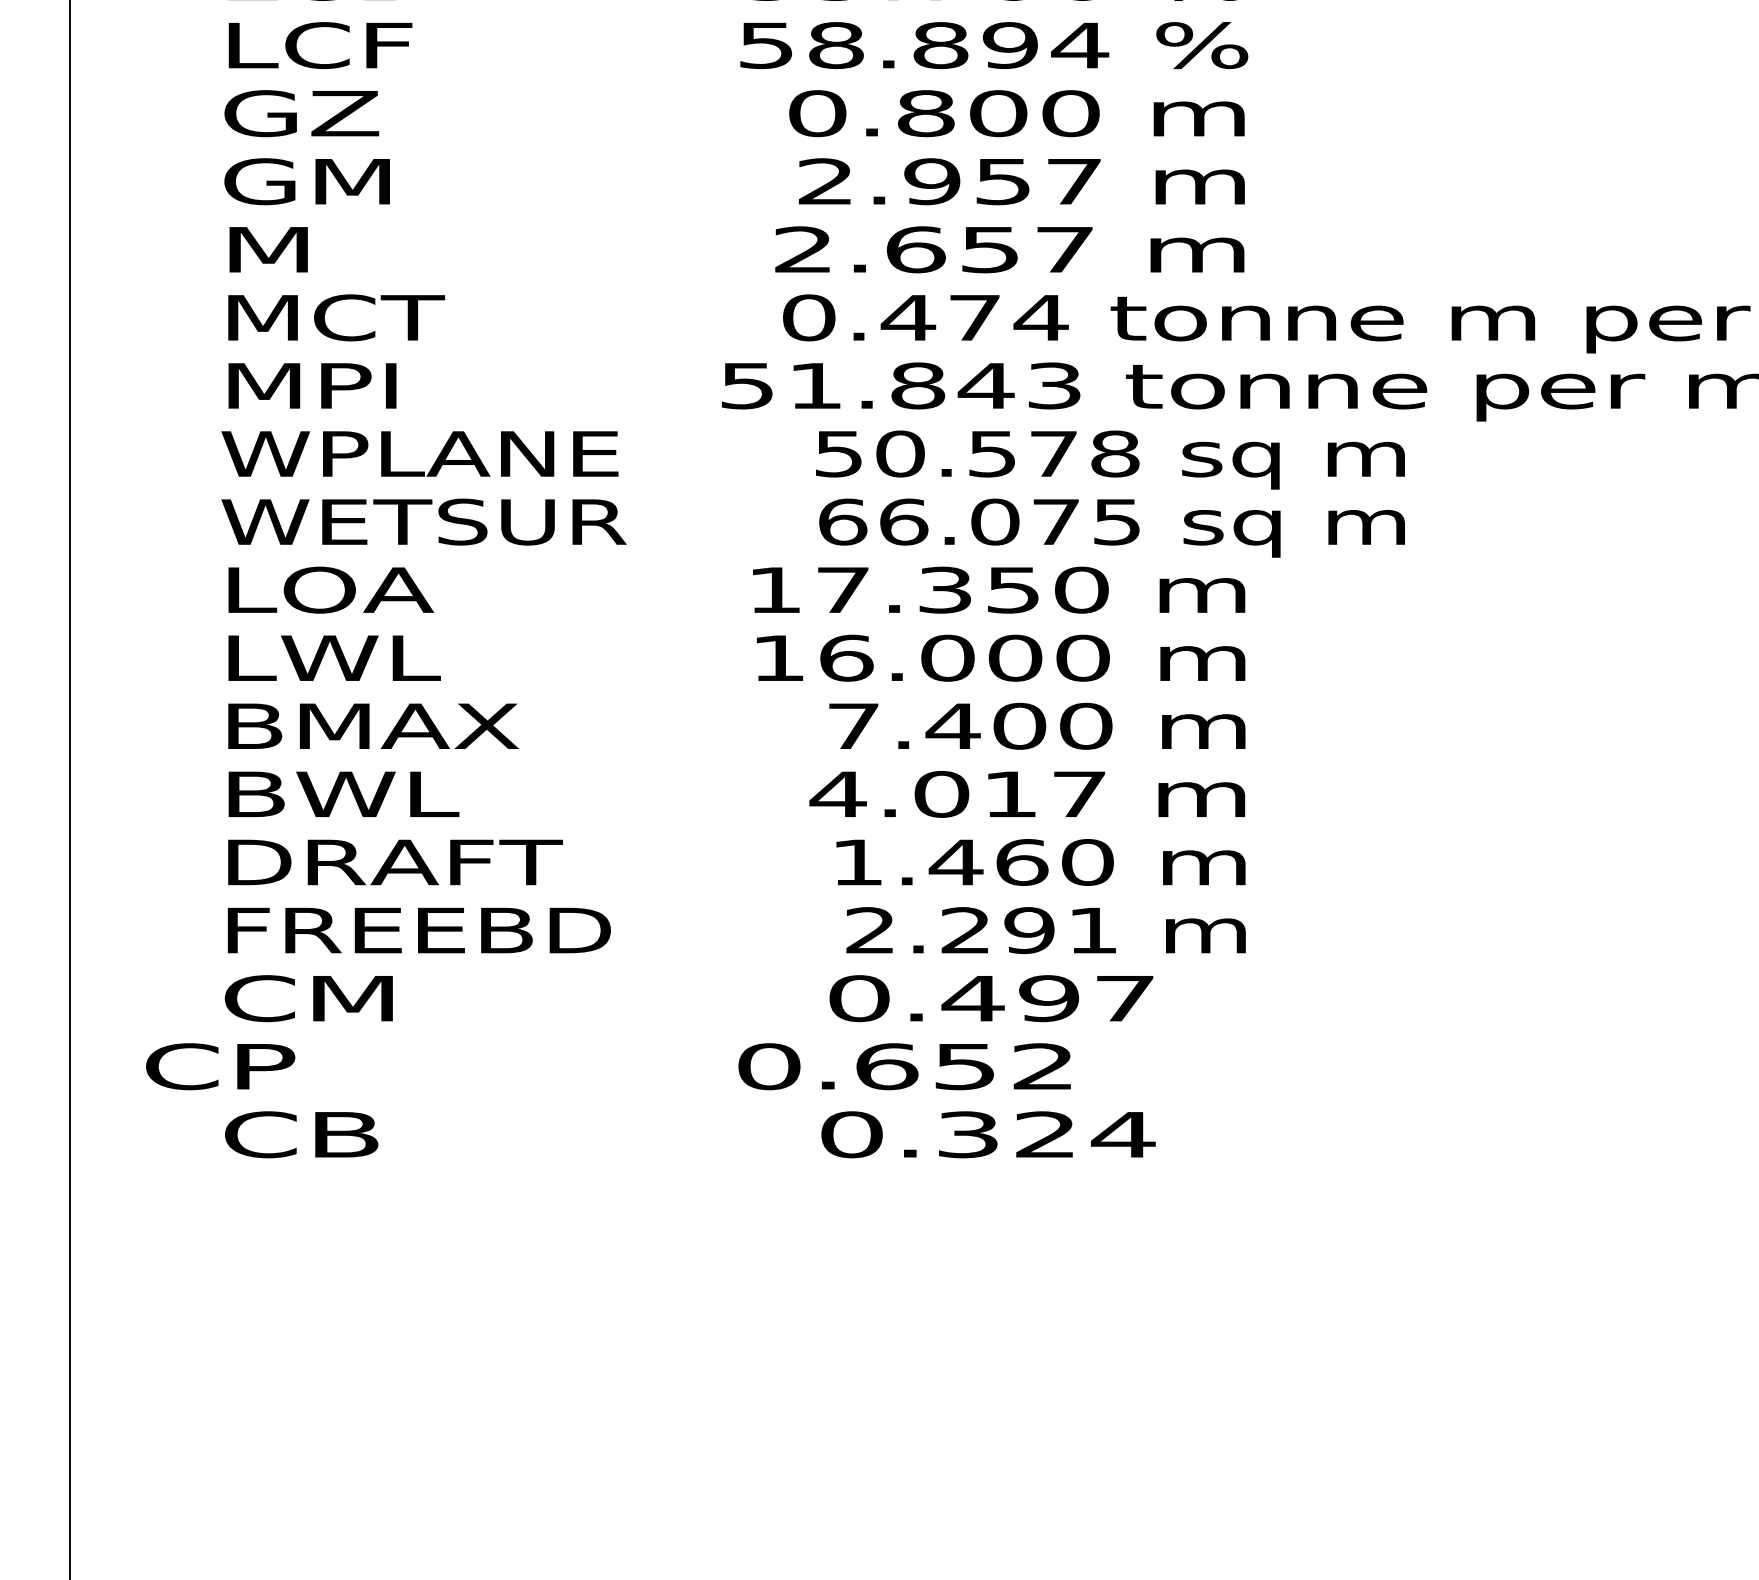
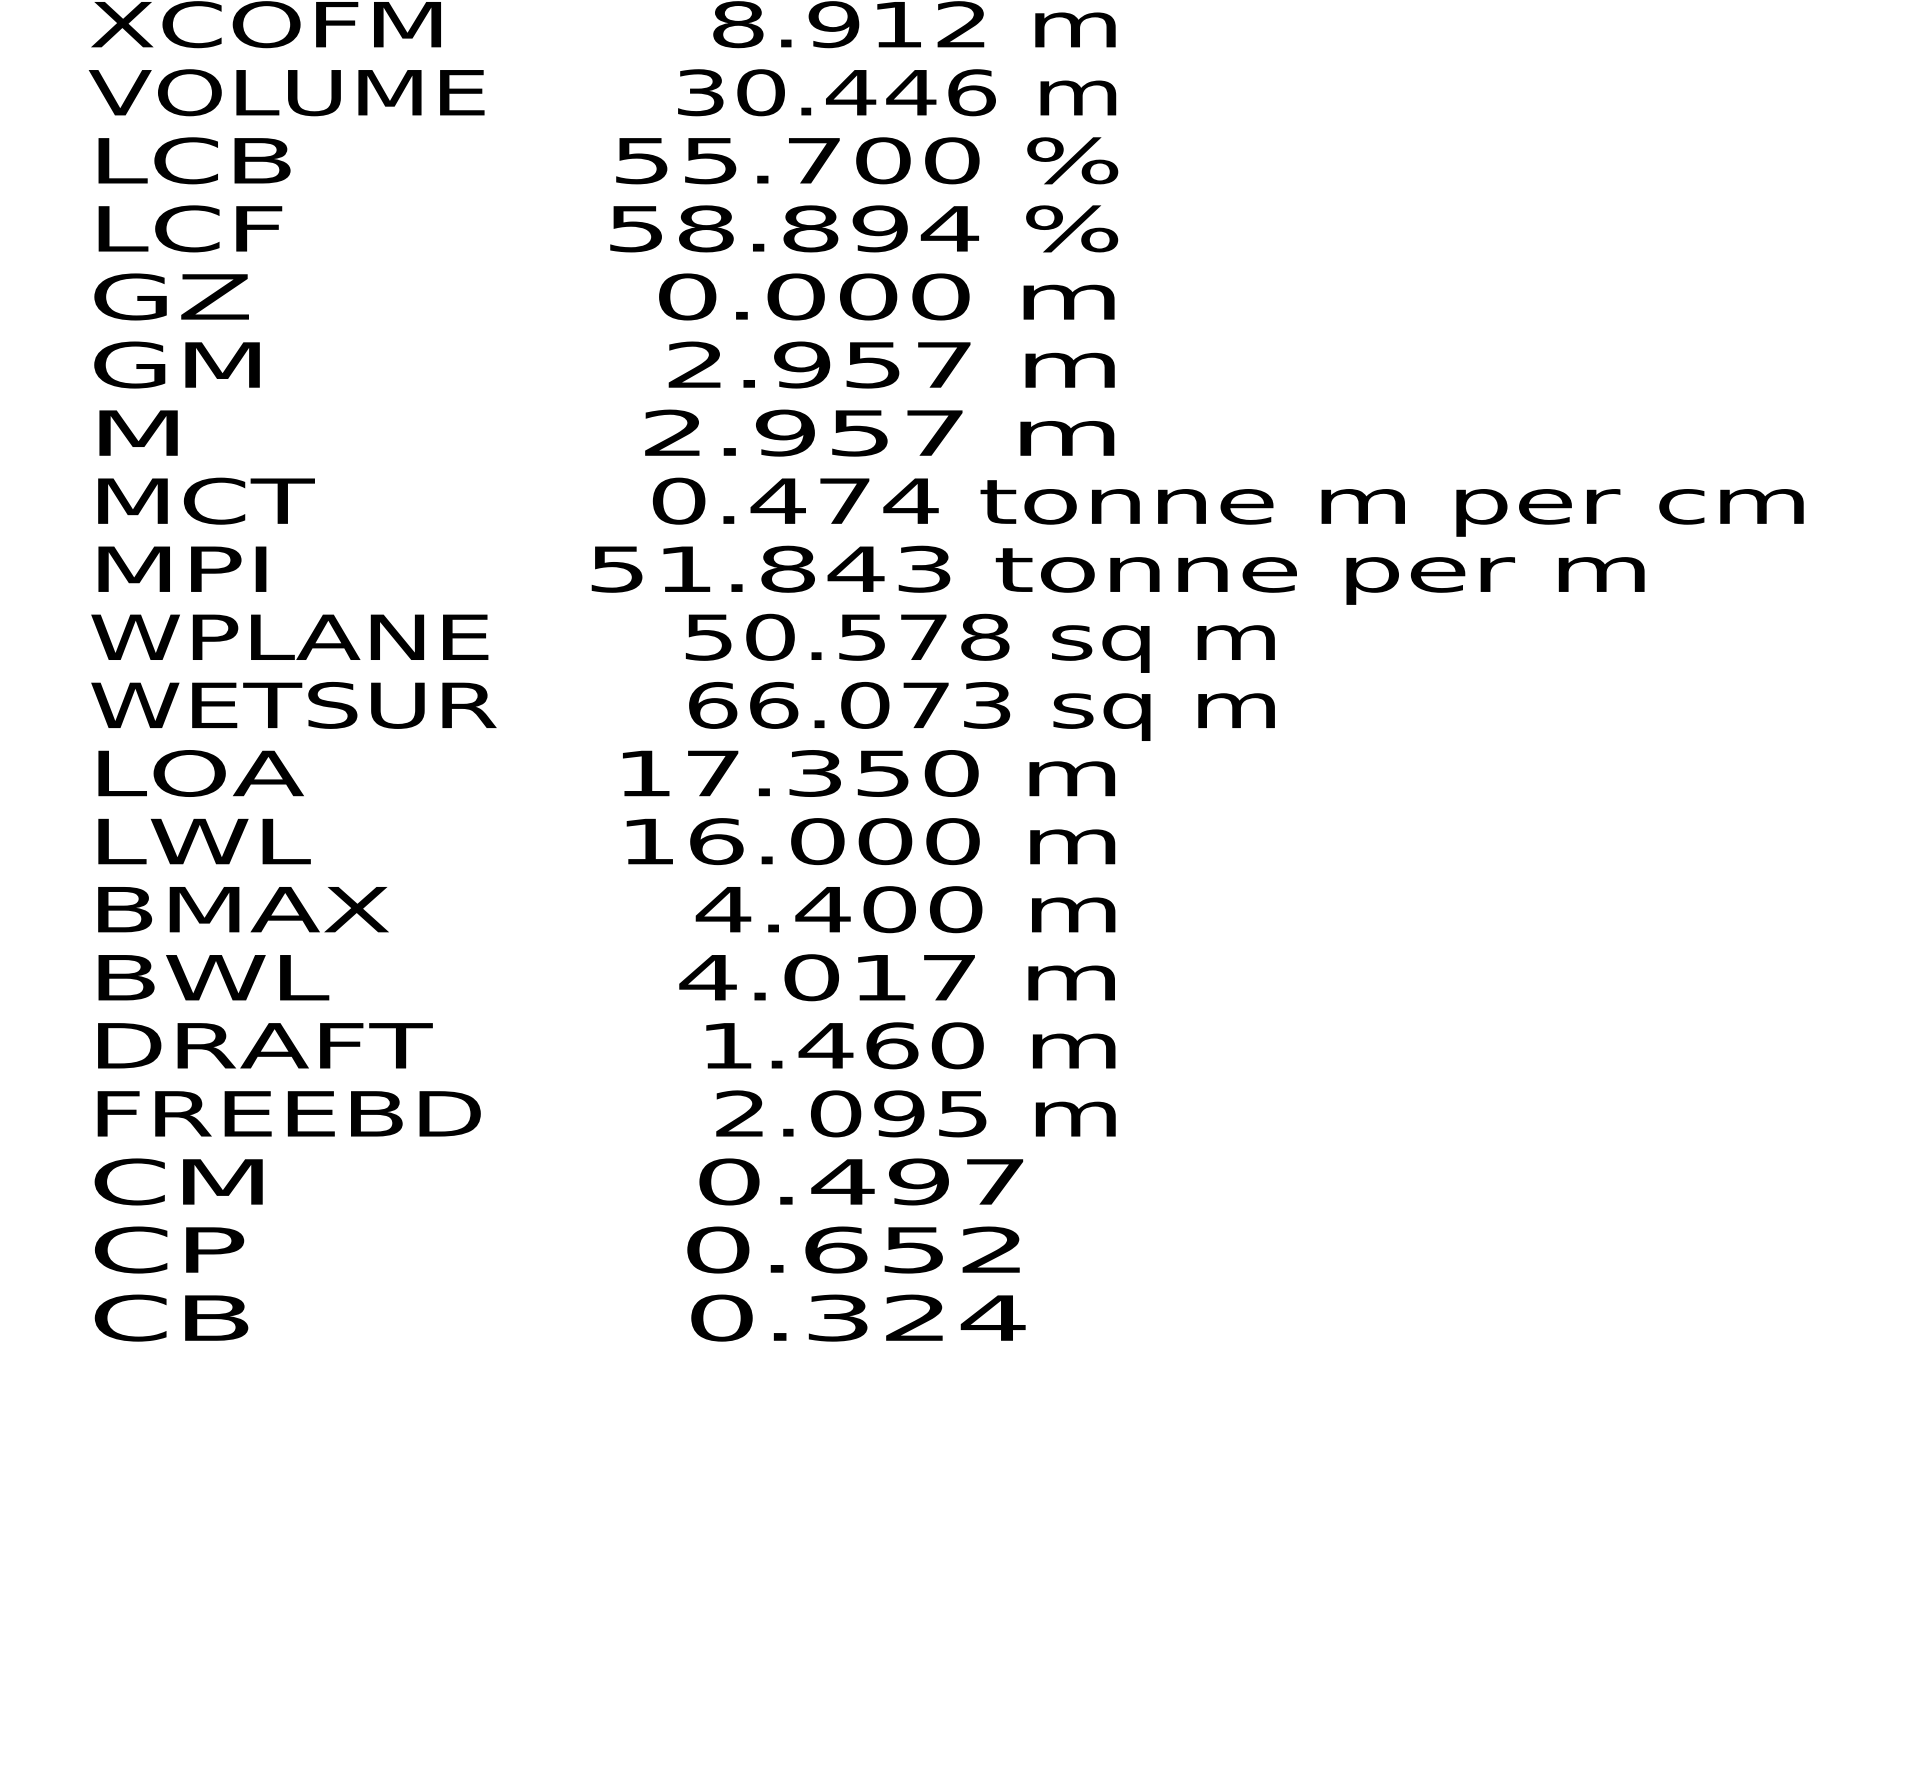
text: (925, 113) -> (795, 296), 0.800 -> 0.000
text: (915, 249) -> (785, 432), 2.657 -> 2.957
text: (1117, 522) -> (987, 705), 66.075 -> 66.073
text: (853, 726) -> (723, 909), 7.400 -> 4.400
text: (1028, 930) -> (898, 1113), 2.291 -> 2.095
text: (608, 1066) -> (557, 1249), moved

